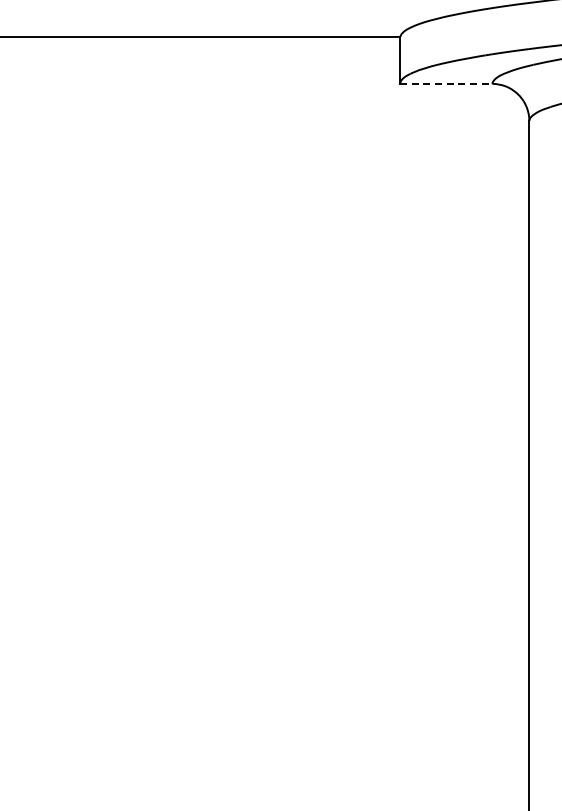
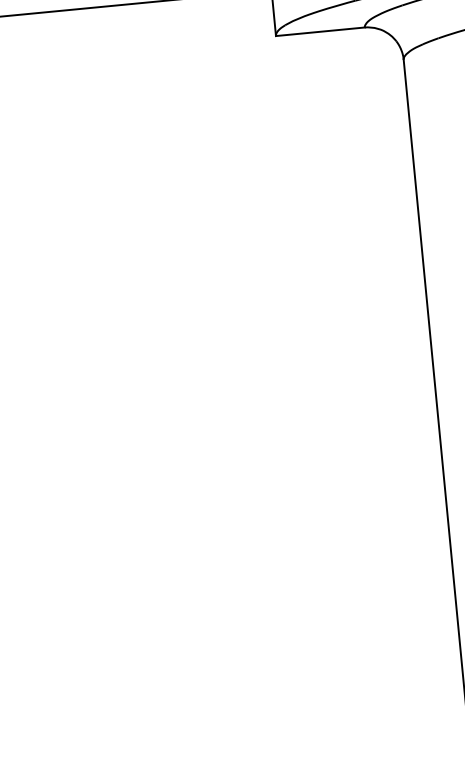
line: (446, 83) -> (320, 31), dashed -> solid

